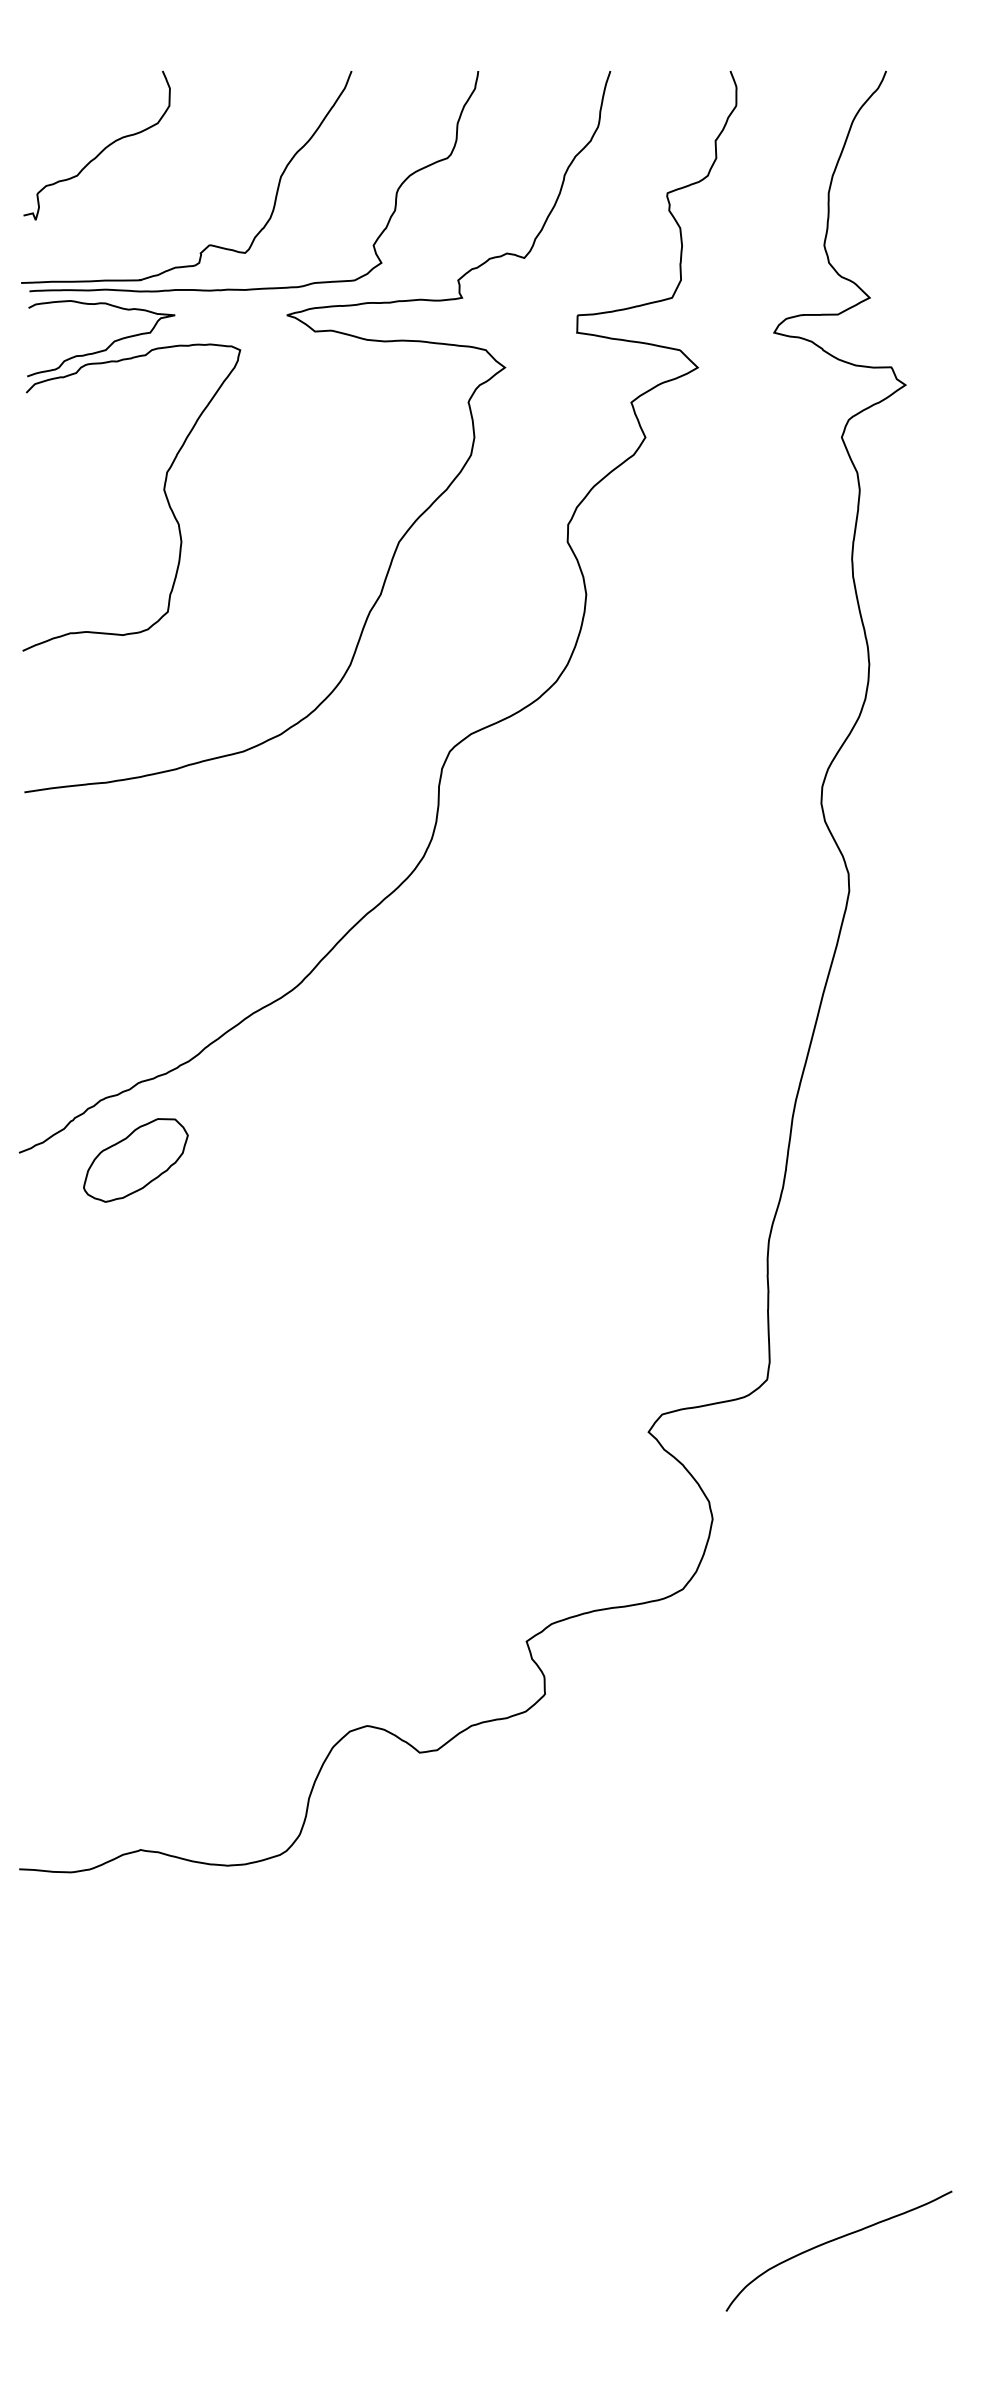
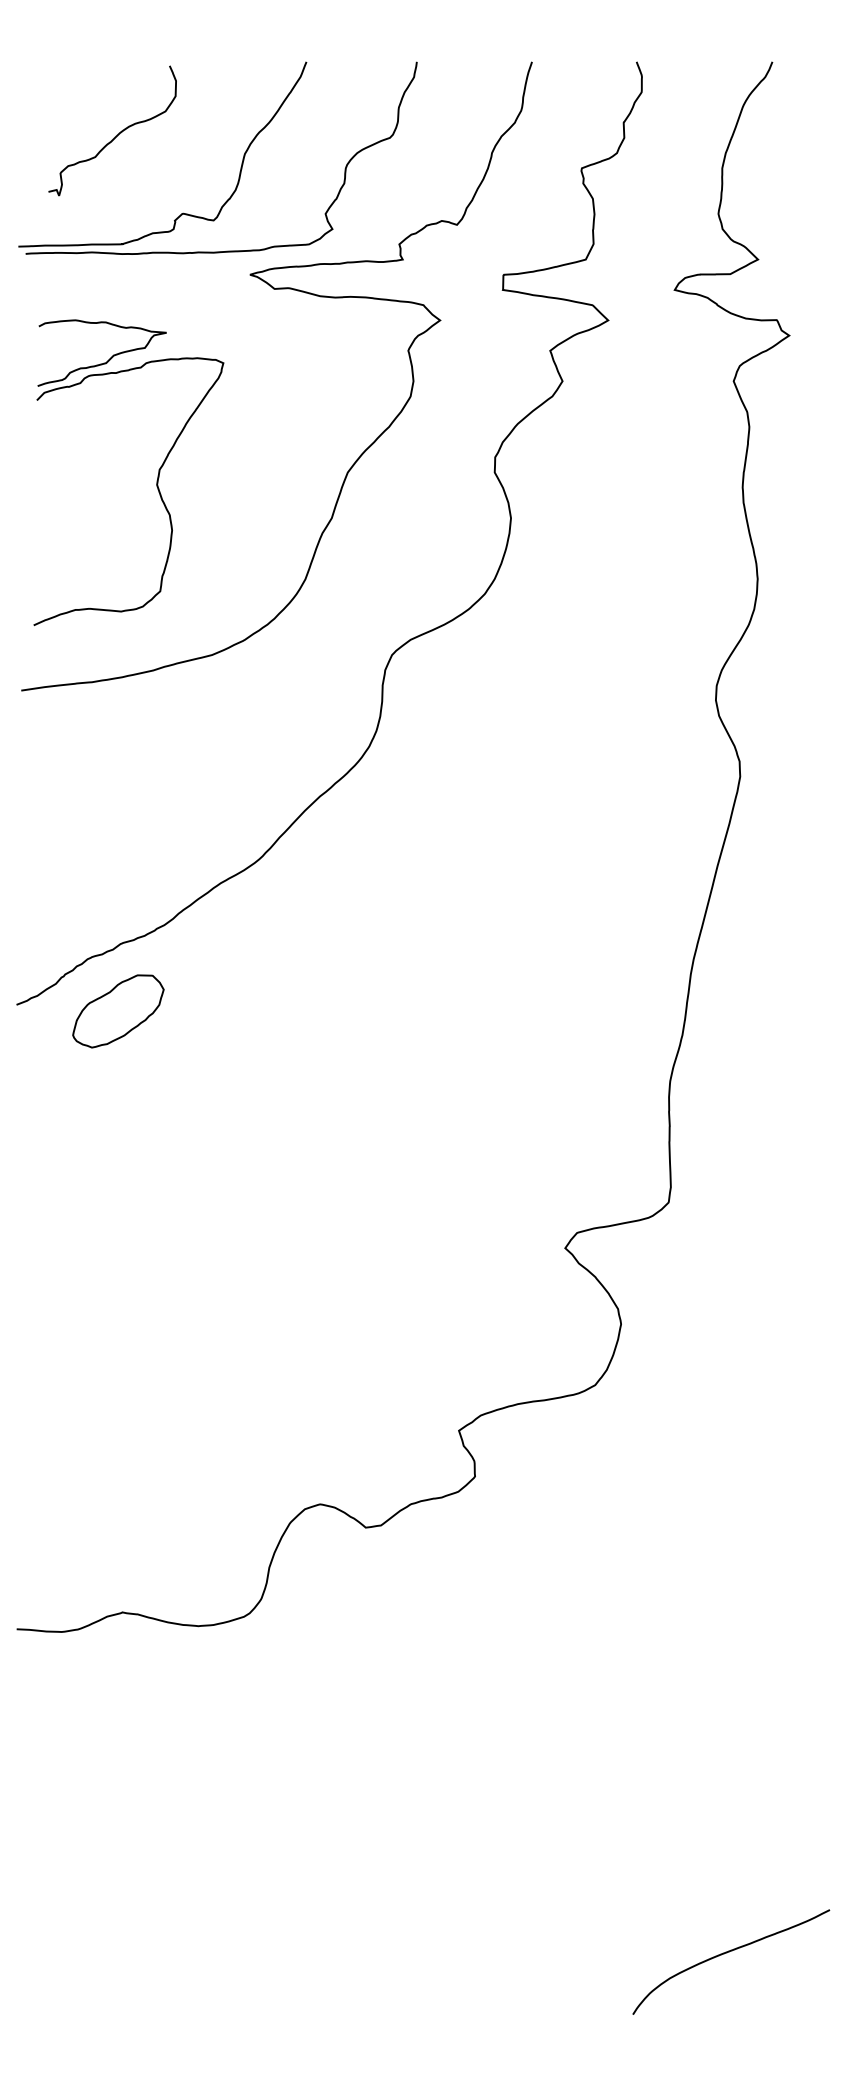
curve: (102, 149) -> (117, 134), moved
part: (163, 484) -> (156, 480), moved

